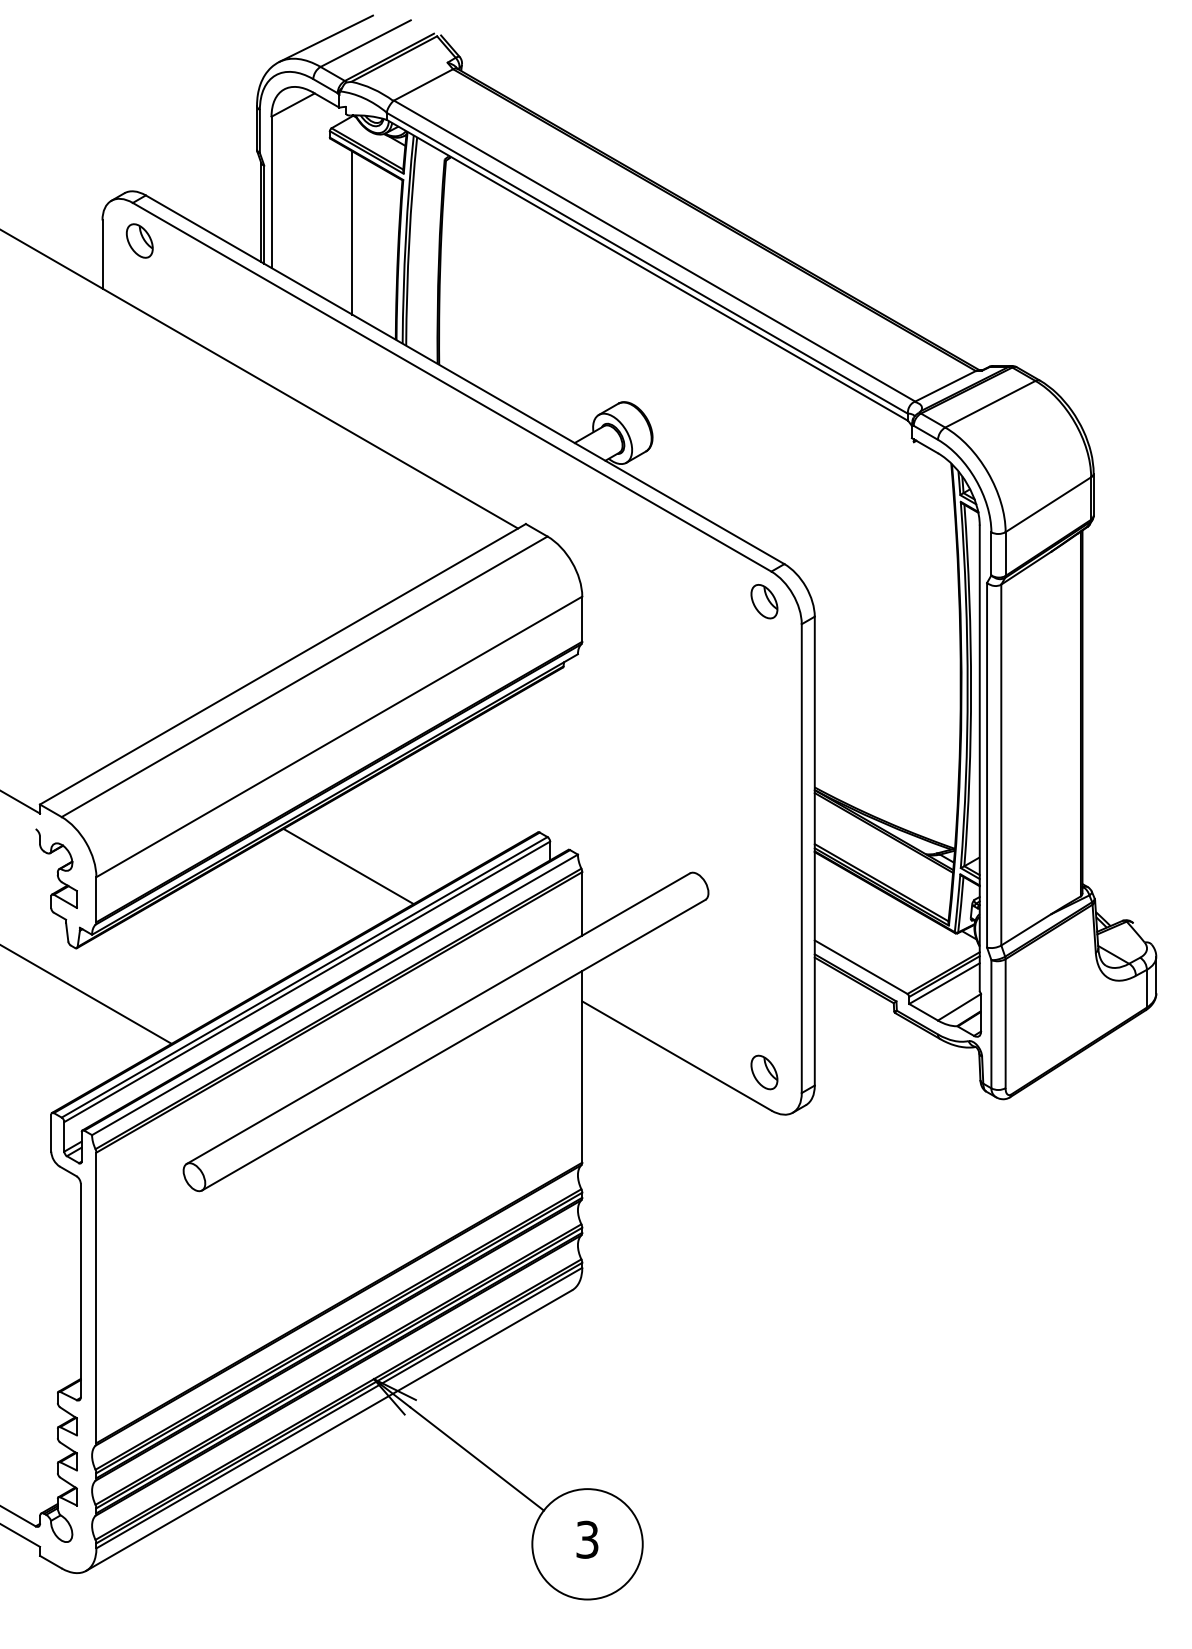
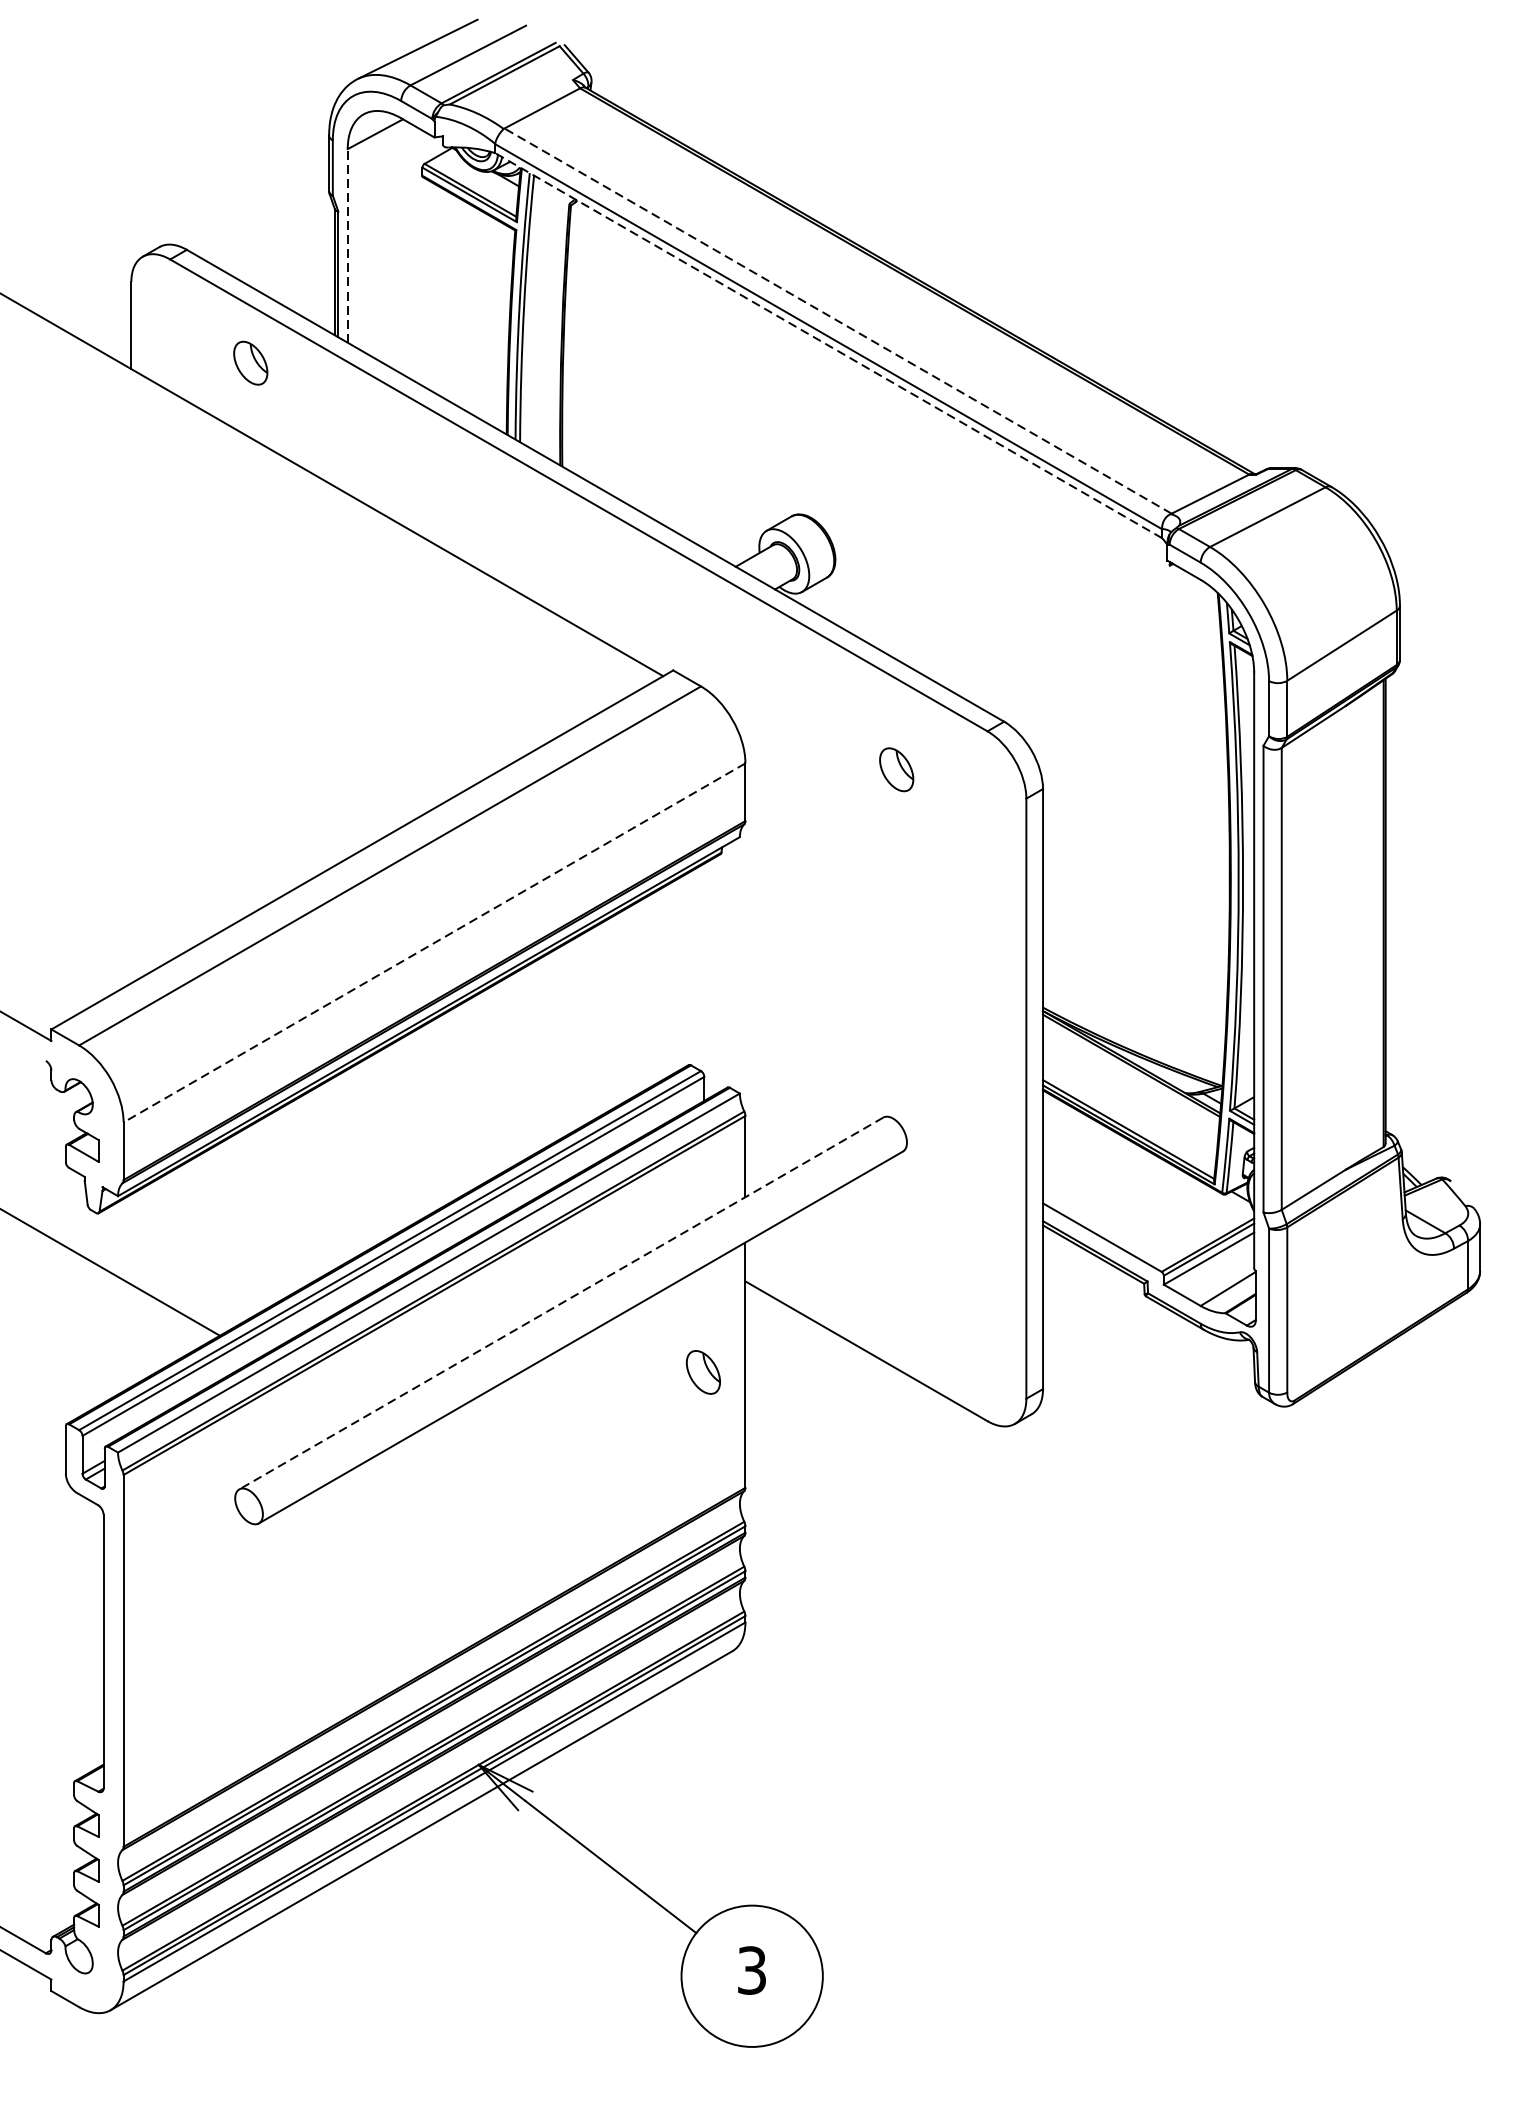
line: (271, 192) -> (347, 246), solid -> dashed
line: (352, 232) -> (451, 297), removed
part: (139, 240) -> (250, 362), moved
line: (654, 251) -> (837, 321), solid -> dashed
line: (647, 270) -> (828, 345), solid -> dashed
part: (764, 601) -> (896, 769), moved
line: (339, 736) -> (434, 942), solid -> dashed
line: (348, 866) -> (446, 1108), removed
line: (438, 1018) -> (561, 1303), solid -> dashed
part: (764, 1072) -> (703, 1372), moved

